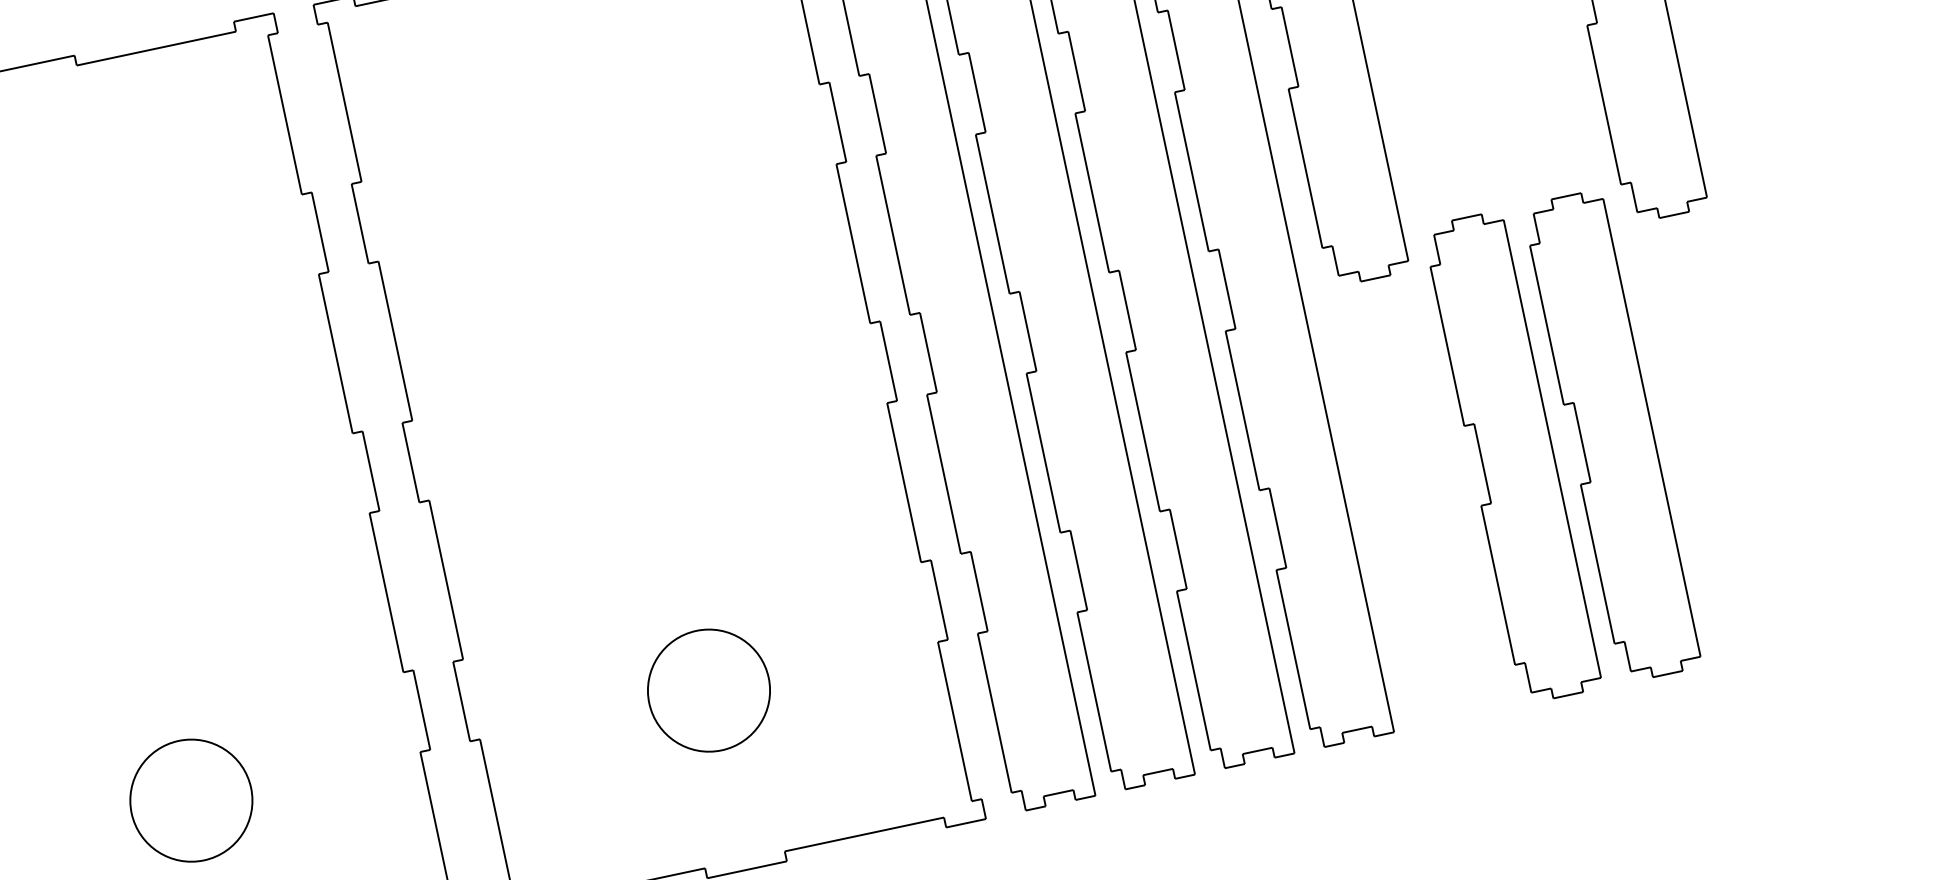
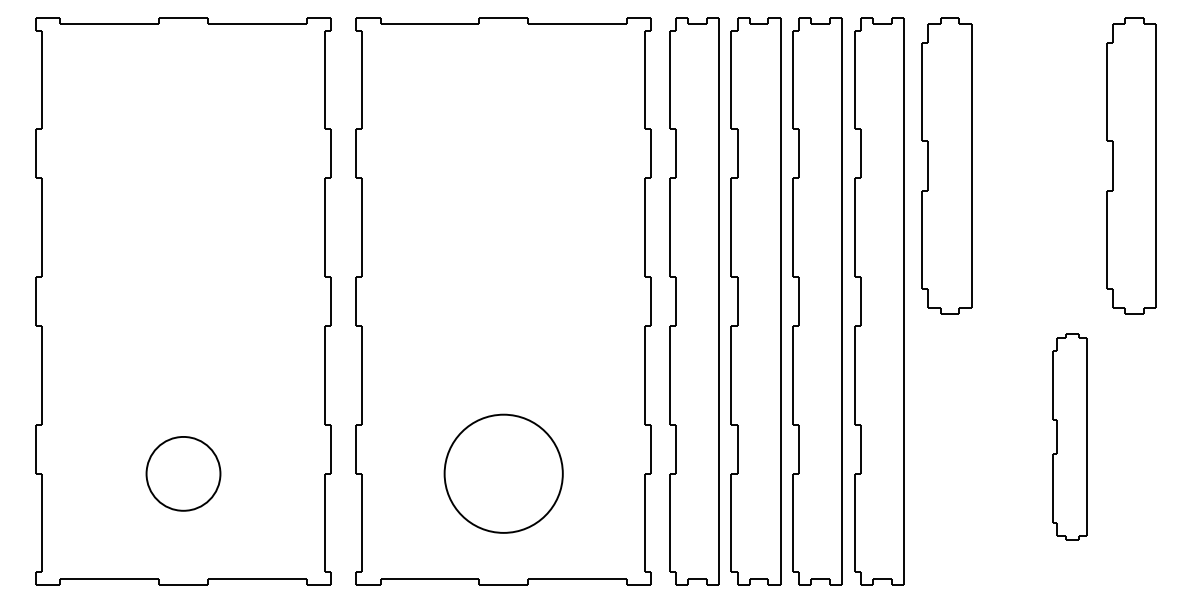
part: (1611, 435) -> (1069, 436), size x0.7
part: (1512, 456) -> (1008, 436), removed
part: (708, 690) -> (503, 473), size x1.6

